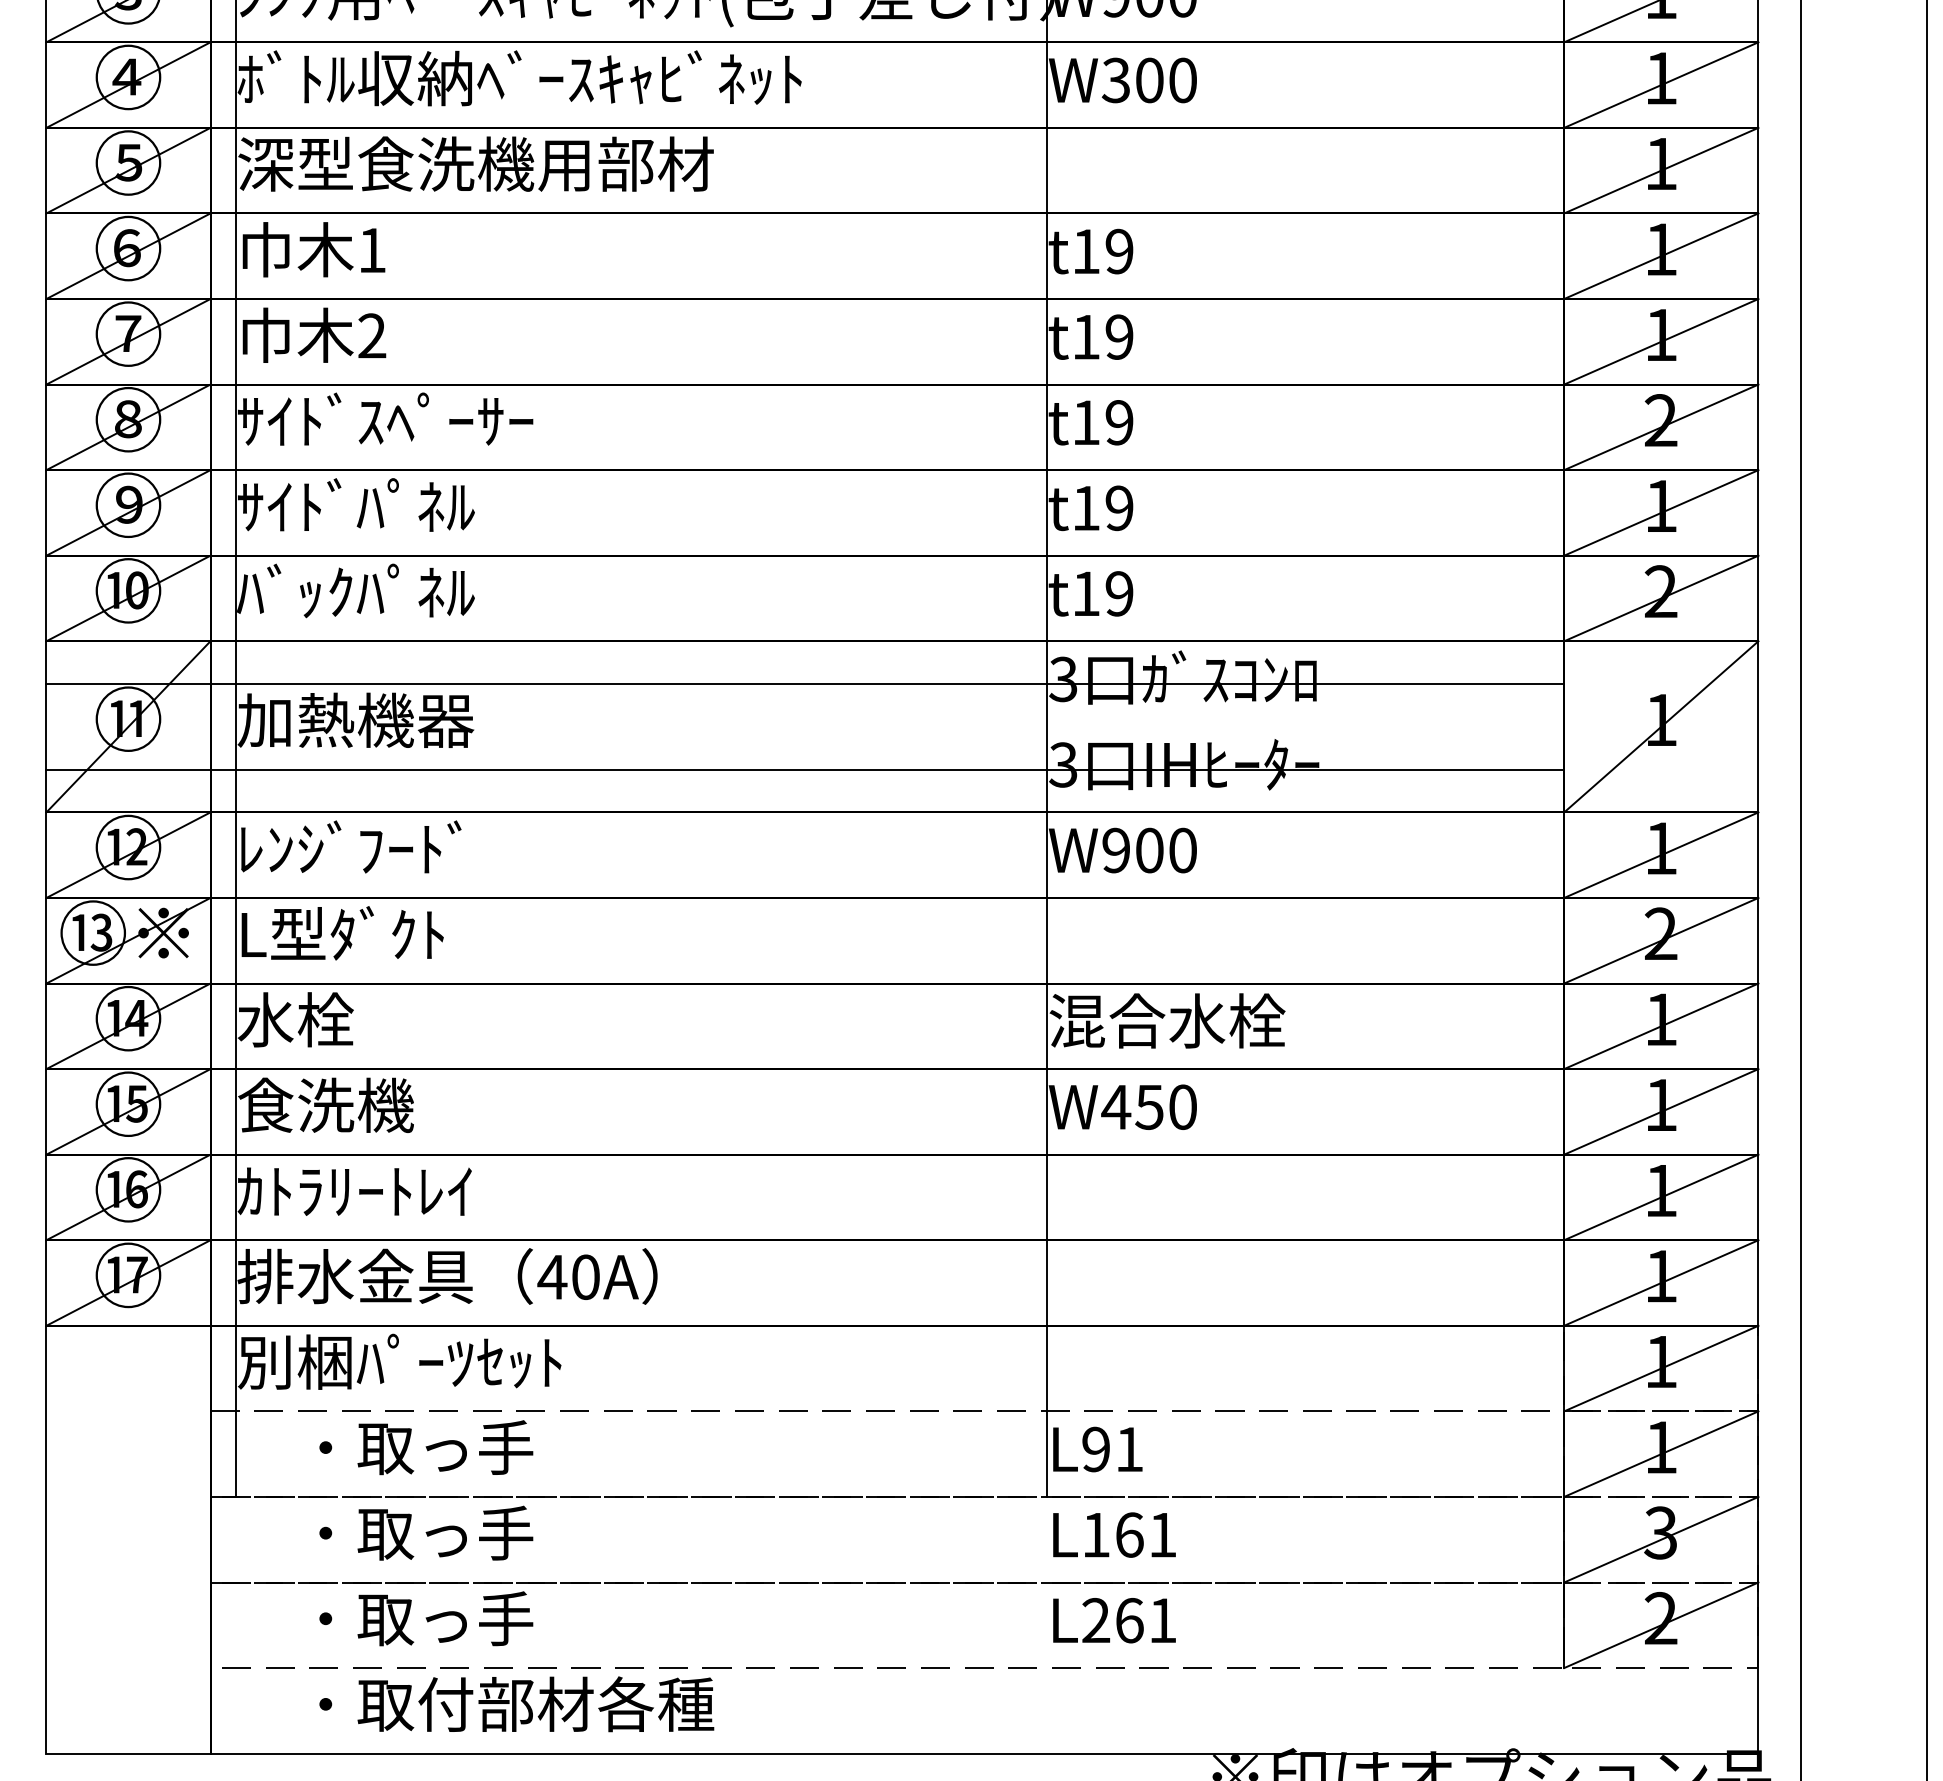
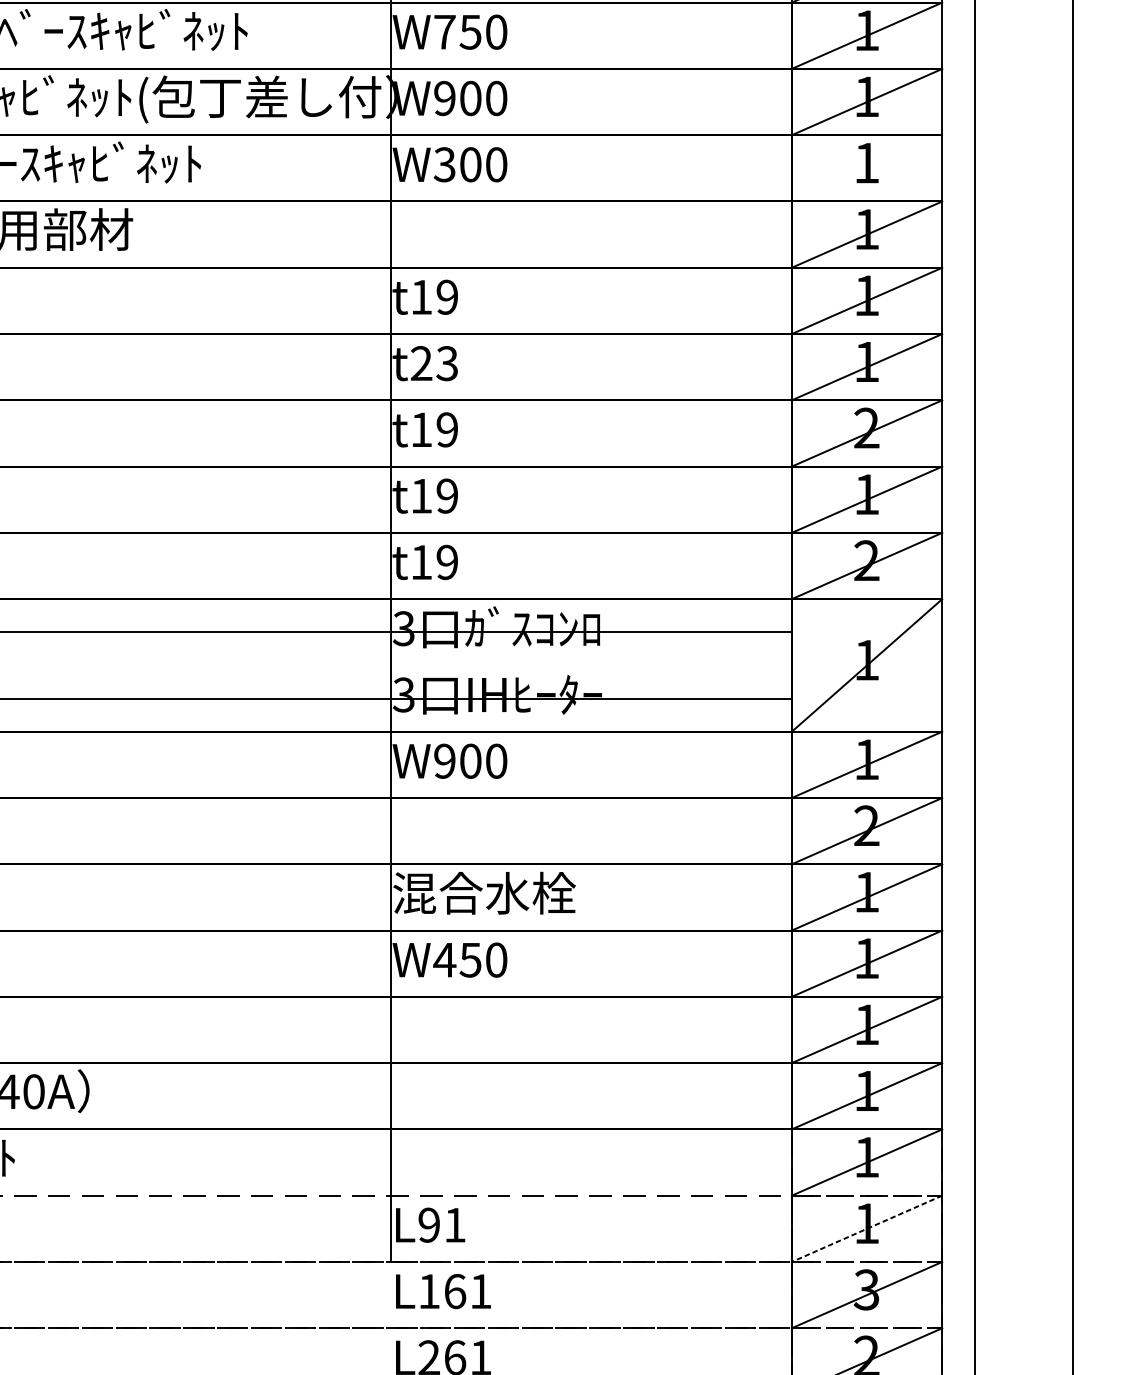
line: (1661, 84) -> (867, 167), removed
text: (1102, 336) -> (434, 363), t19 -> t23
line: (1660, 1454) -> (866, 1229), solid -> dashed

